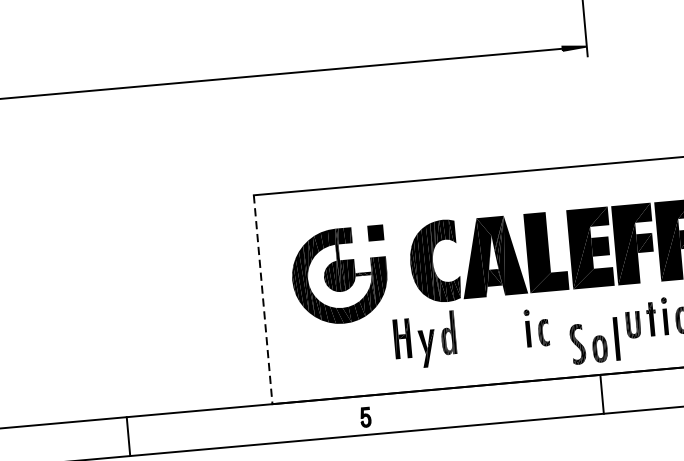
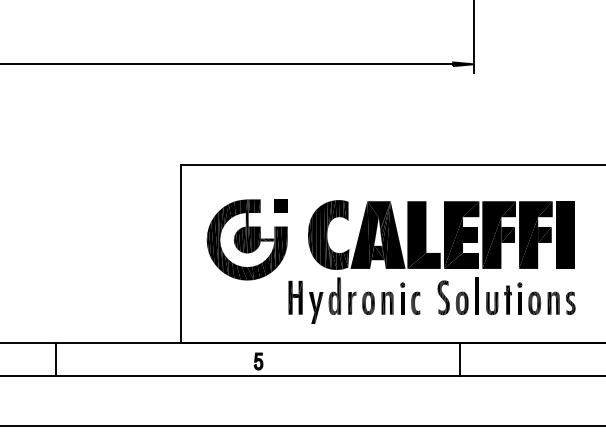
line: (263, 300) -> (180, 254), dashed -> solid
part: (490, 336) -> (370, 302), added
part: (593, 340) -> (457, 295), moved

